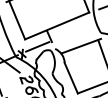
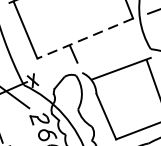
line: (57, 25) -> (85, 37), solid -> dashed
line: (37, 46) -> (55, 69), removed

